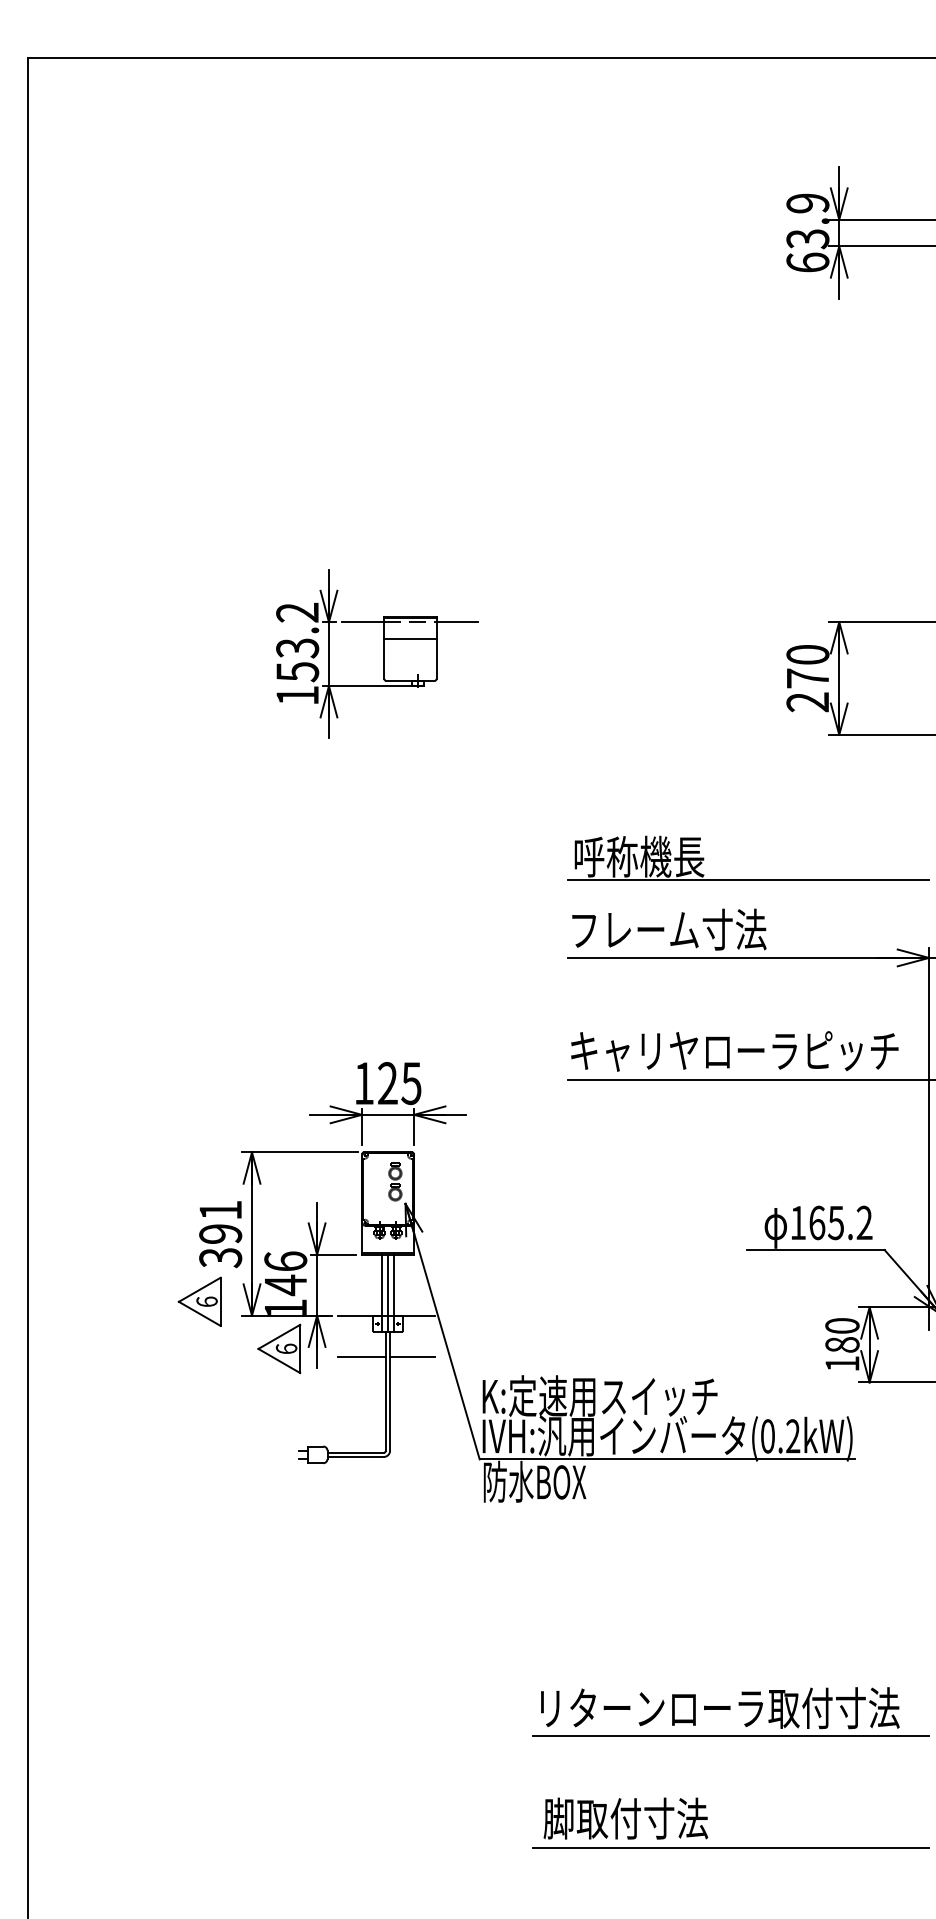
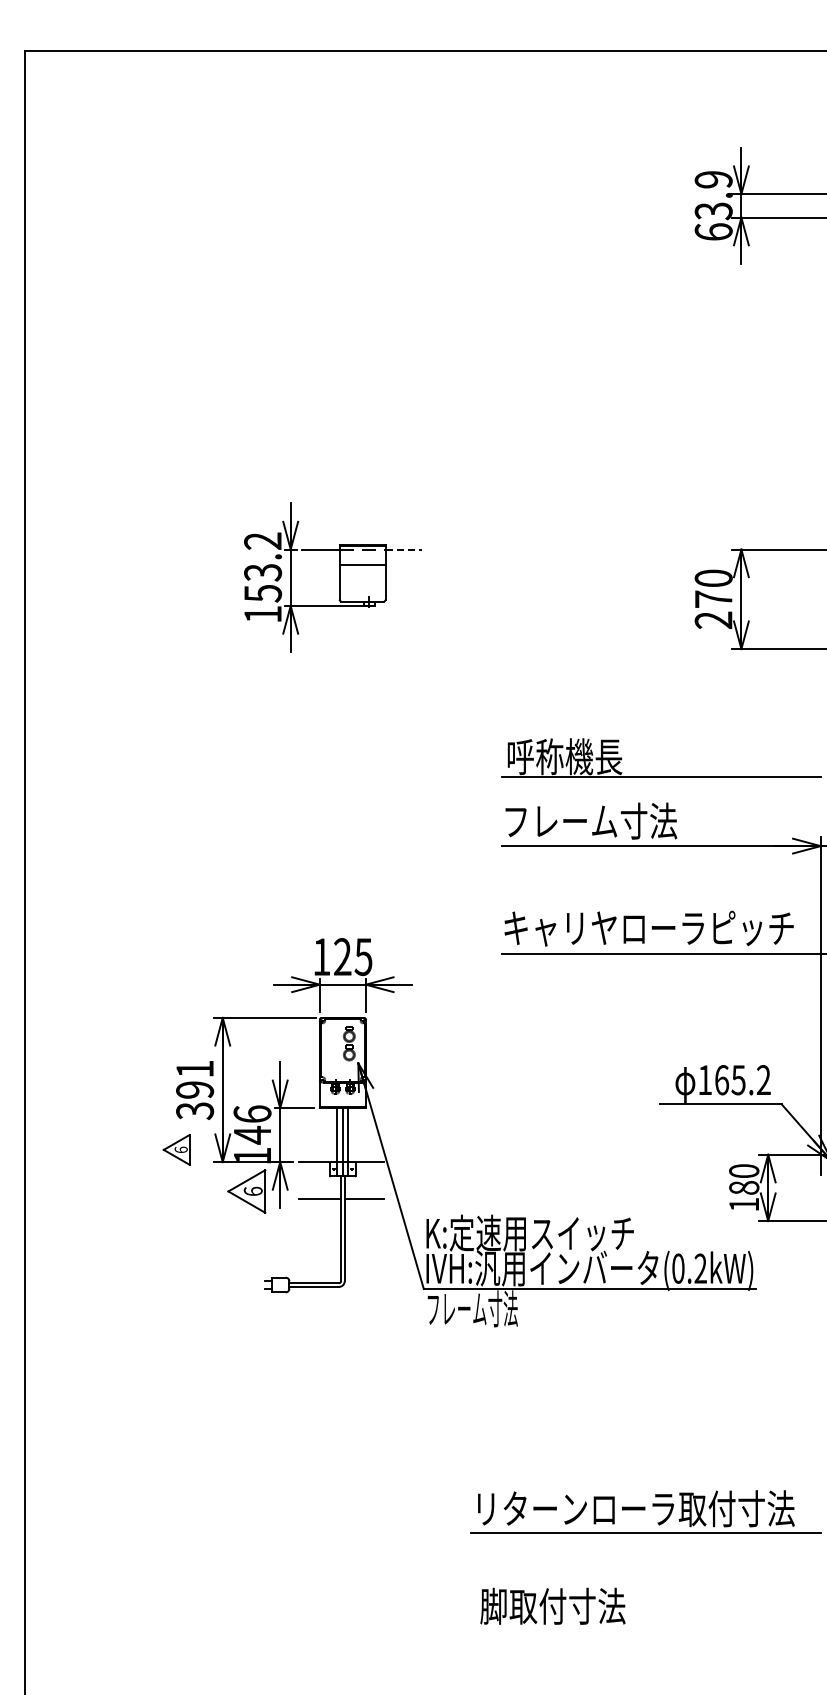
line: (457, 622) -> (404, 549), solid -> dashed
part: (199, 1301) -> (176, 1149), size x0.7
text: (534, 1481) -> (472, 1308), 防水BOX -> フレーム寸法
line: (730, 1847) -> (645, 1631), removed

